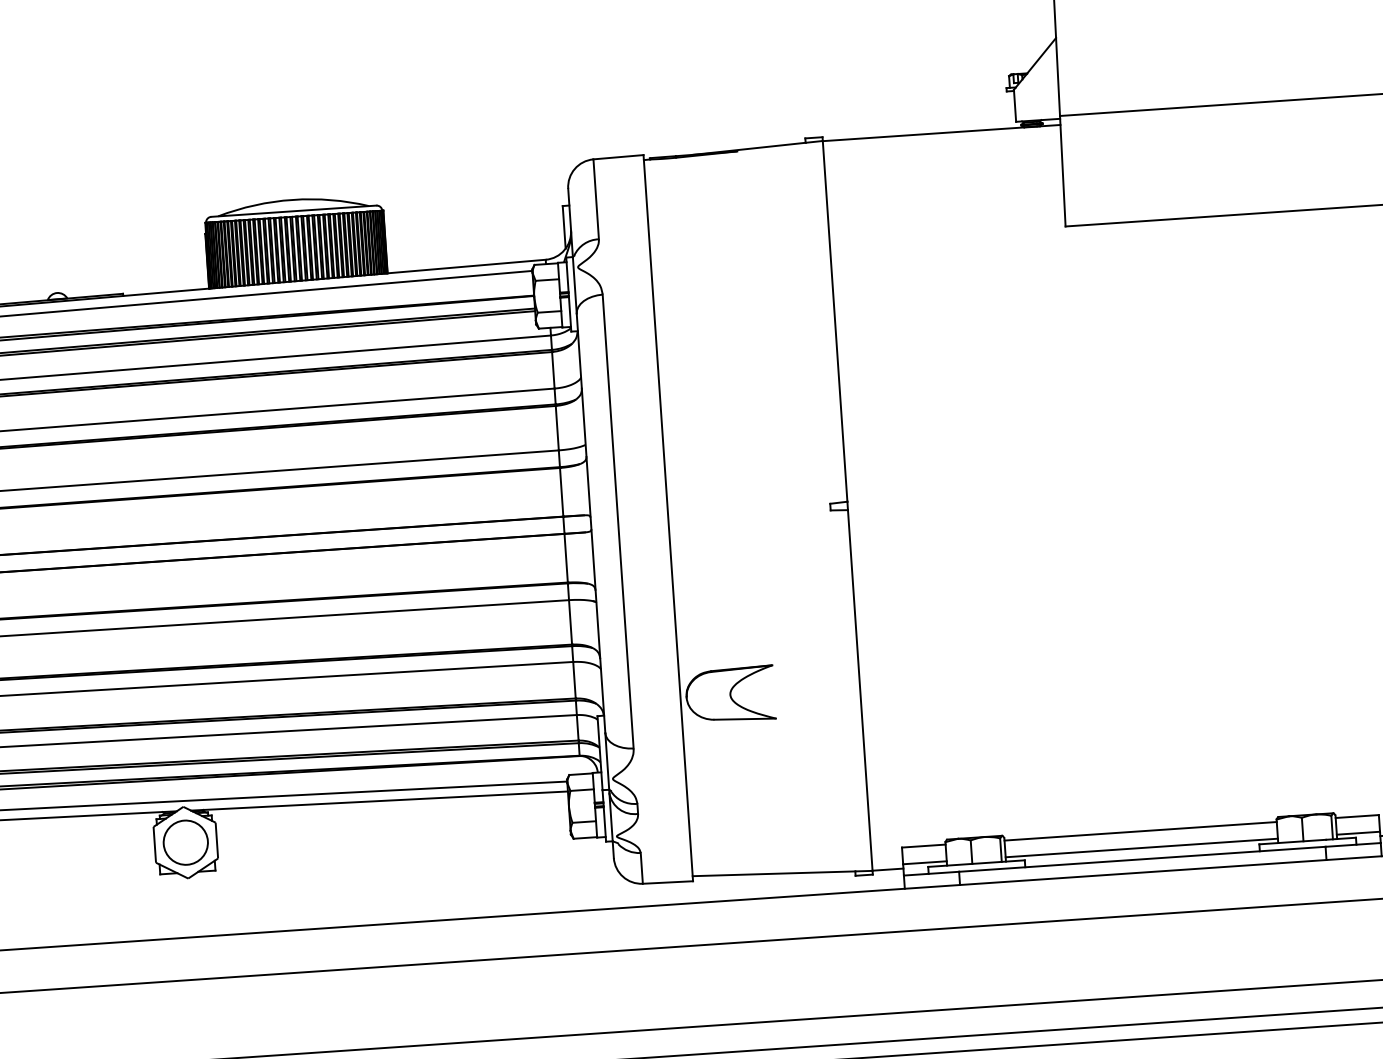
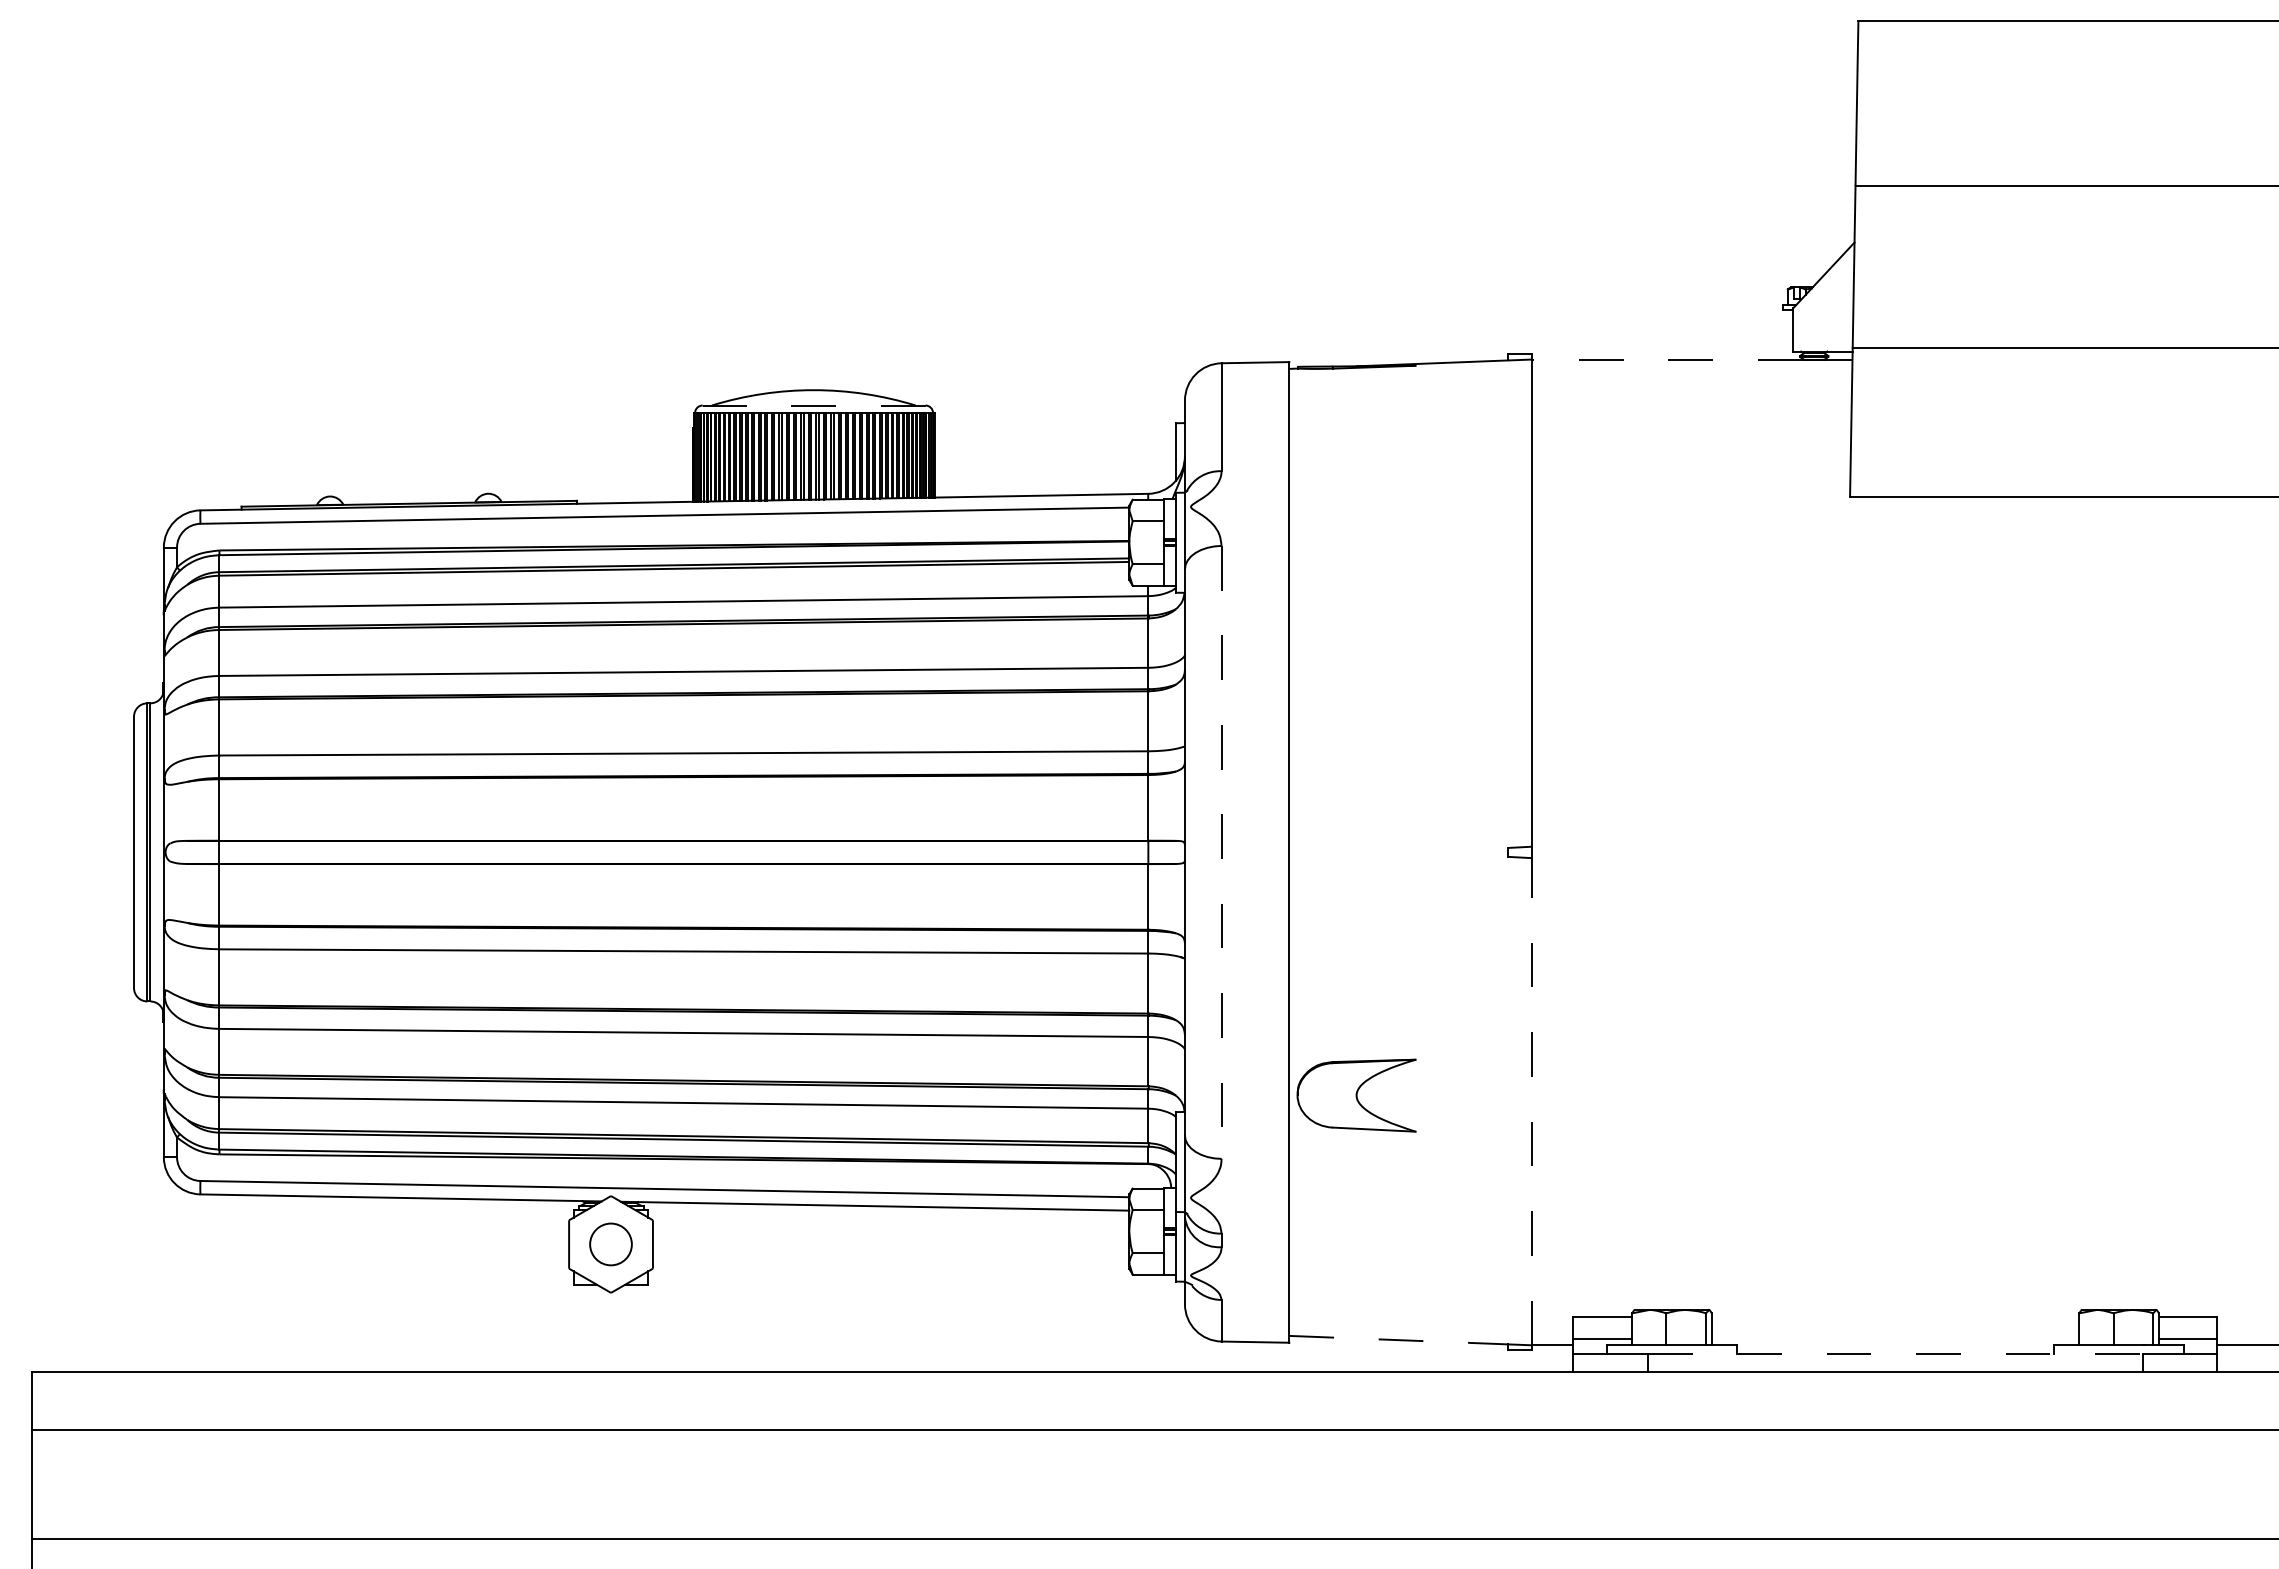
line: (923, 134) -> (1667, 359), solid -> dashed
line: (293, 211) -> (813, 405), solid -> dashed
line: (618, 521) -> (1221, 852), solid -> dashed
line: (860, 690) -> (1531, 1101), solid -> dashed
line: (1140, 831) -> (1895, 1316), removed
circle: (185, 842) -> (610, 1244), size x0.7
line: (1141, 848) -> (1895, 1339), removed
line: (1142, 859) -> (1895, 1354), solid -> dashed
line: (773, 874) -> (1398, 1340), solid -> dashed

